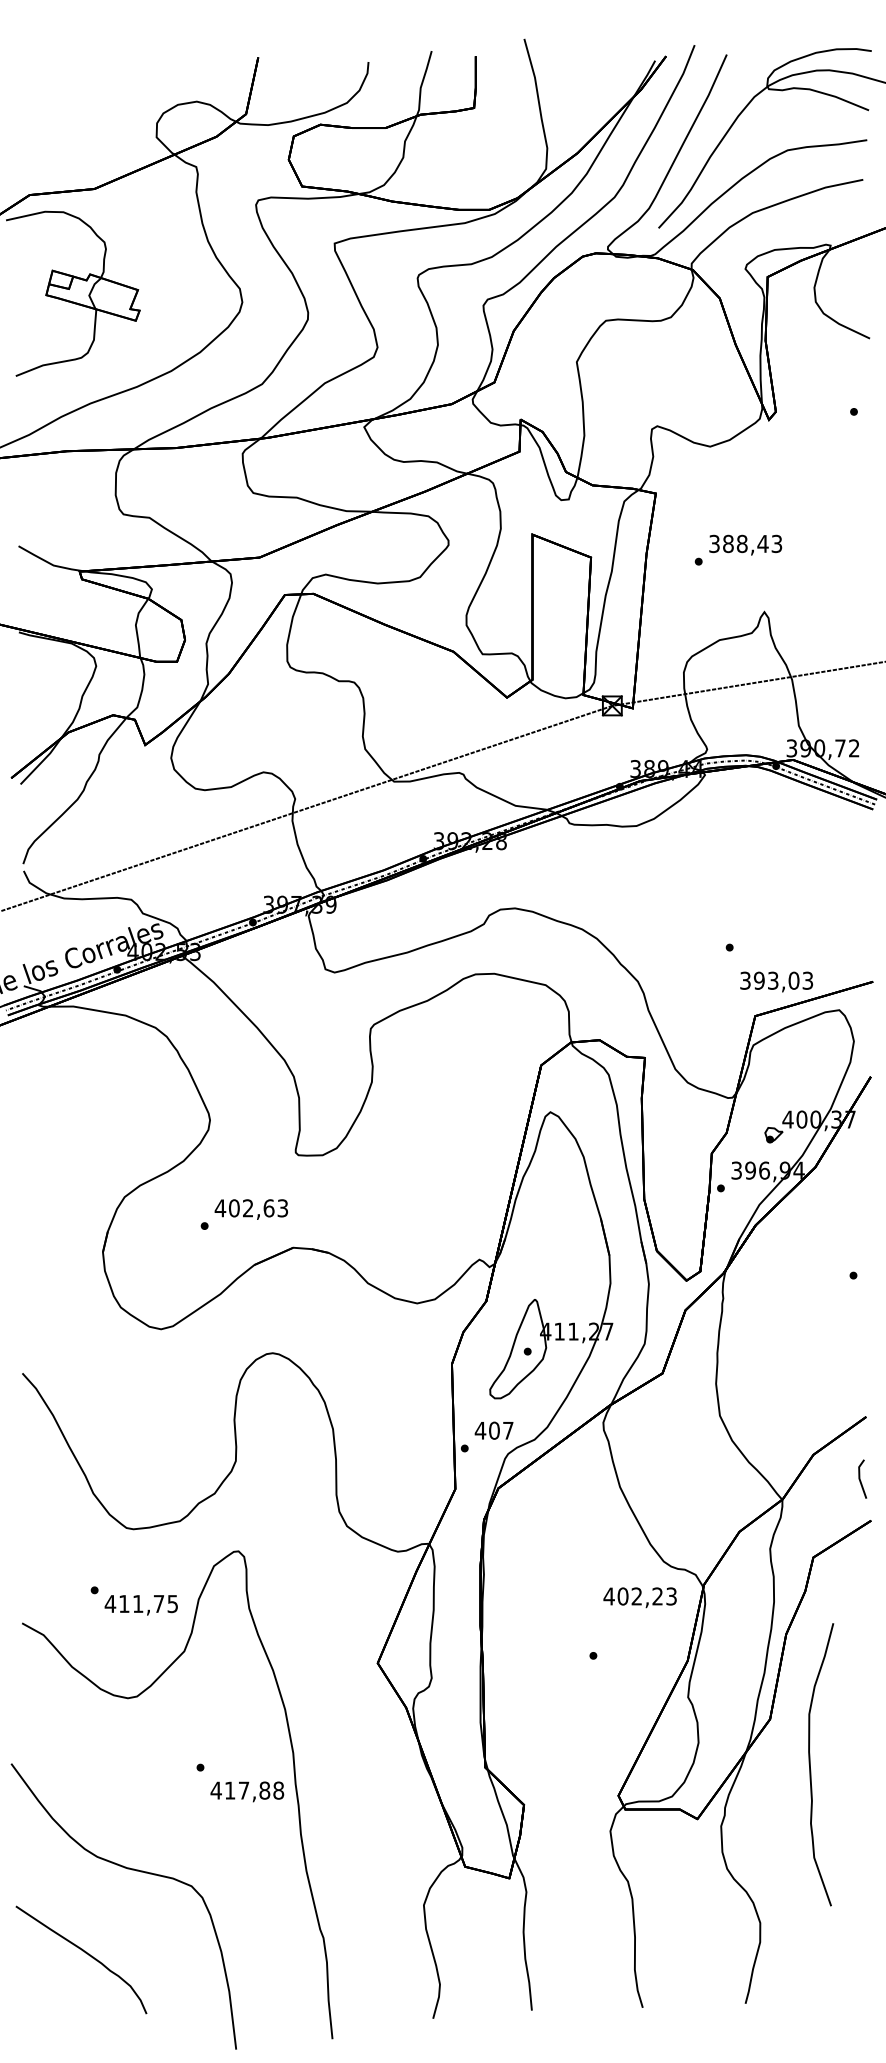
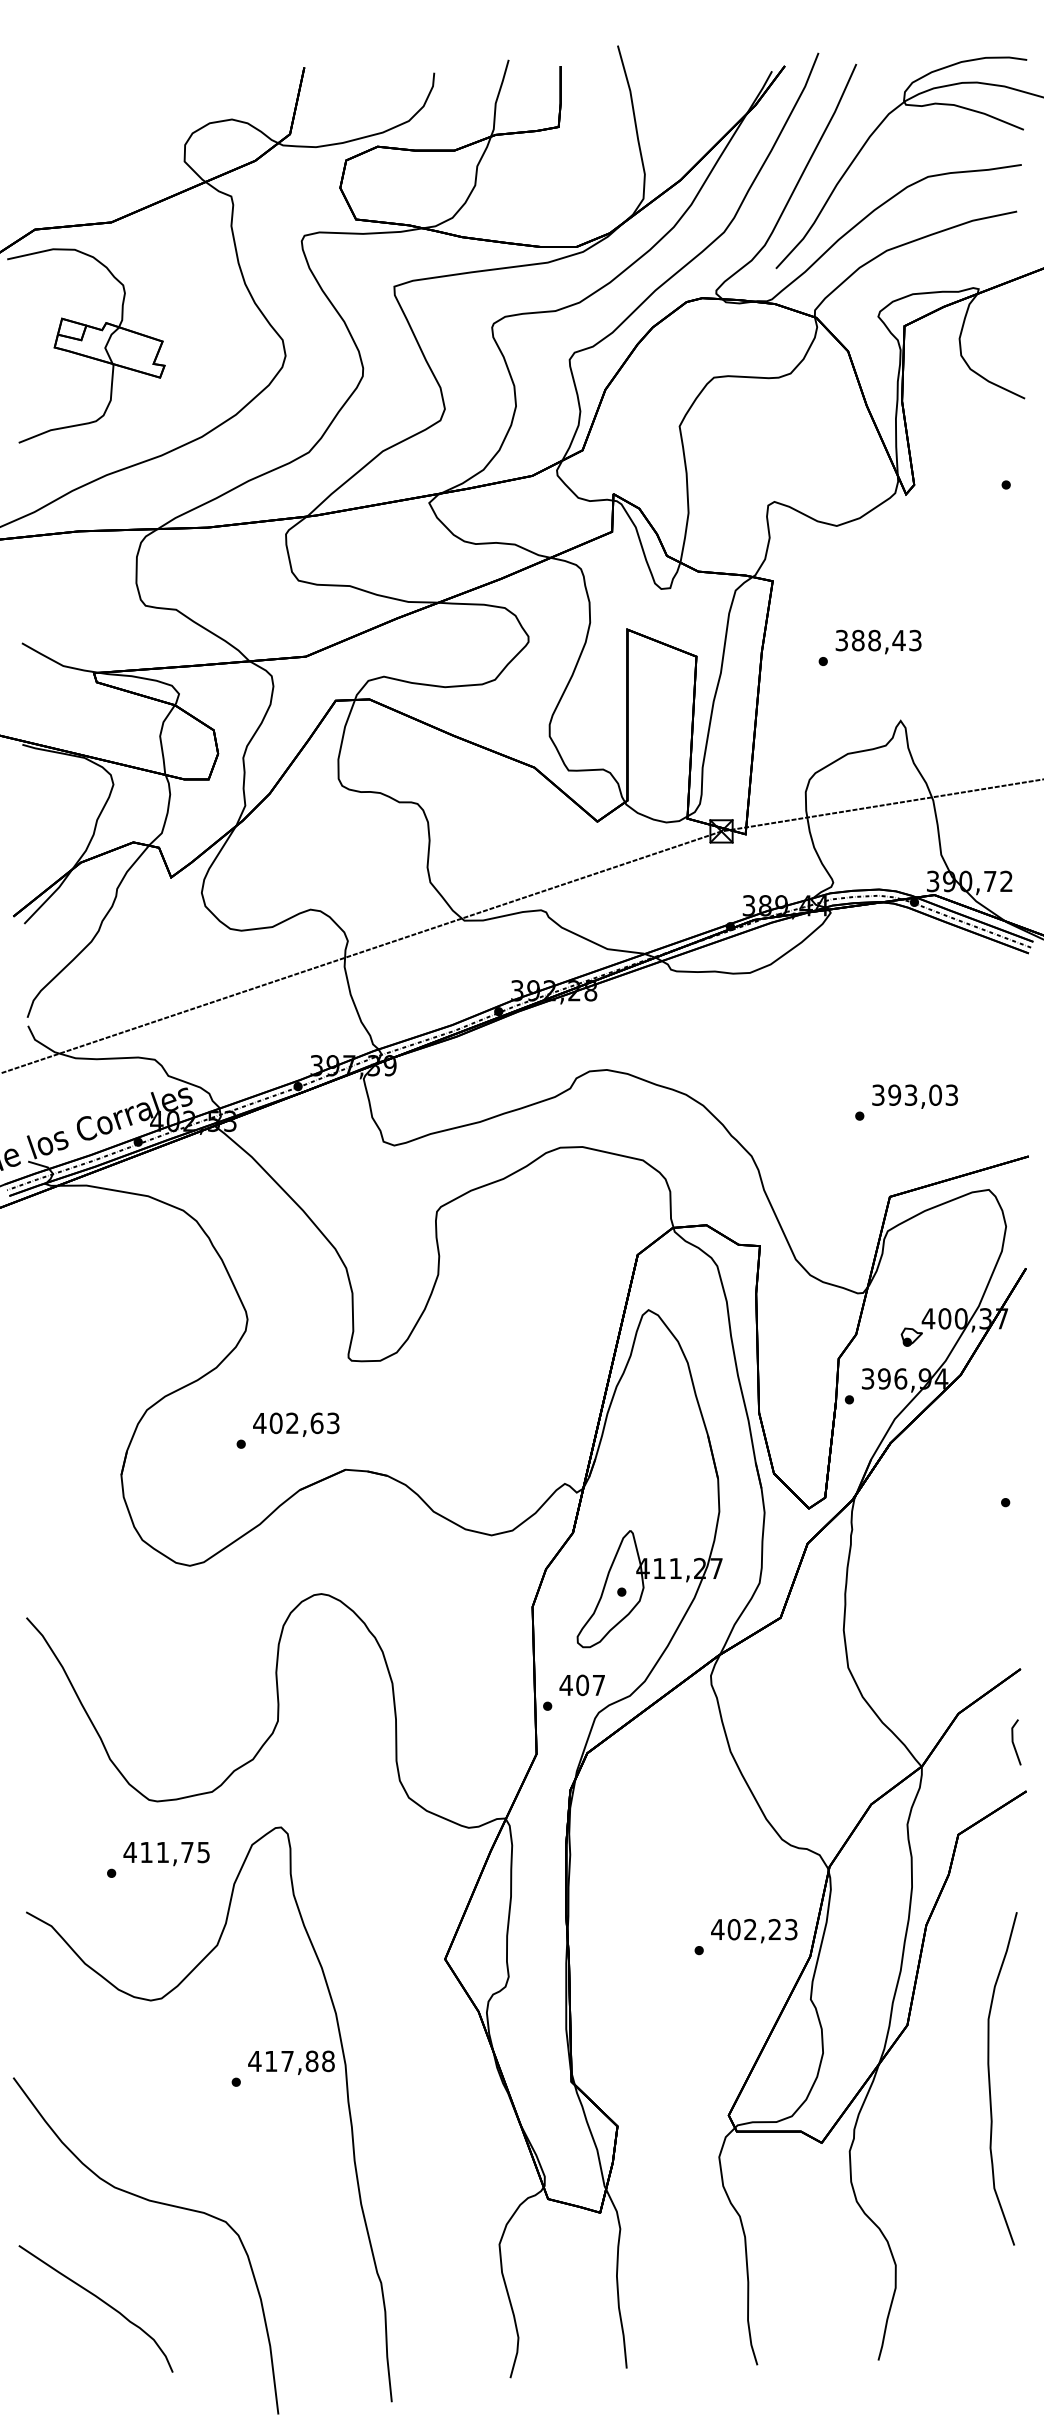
text: (776, 981) -> (914, 1096), moved
text: (640, 1598) -> (754, 1931), moved
text: (141, 1605) -> (166, 1854), moved
curve: (810, 1764) -> (990, 2078), moved
text: (247, 1791) -> (291, 2062), moved

